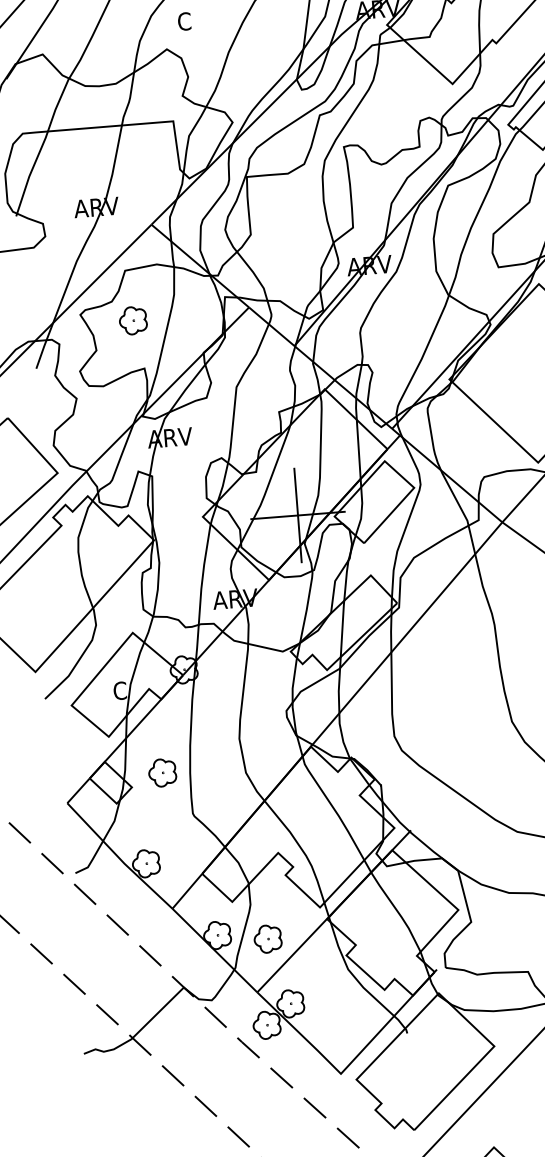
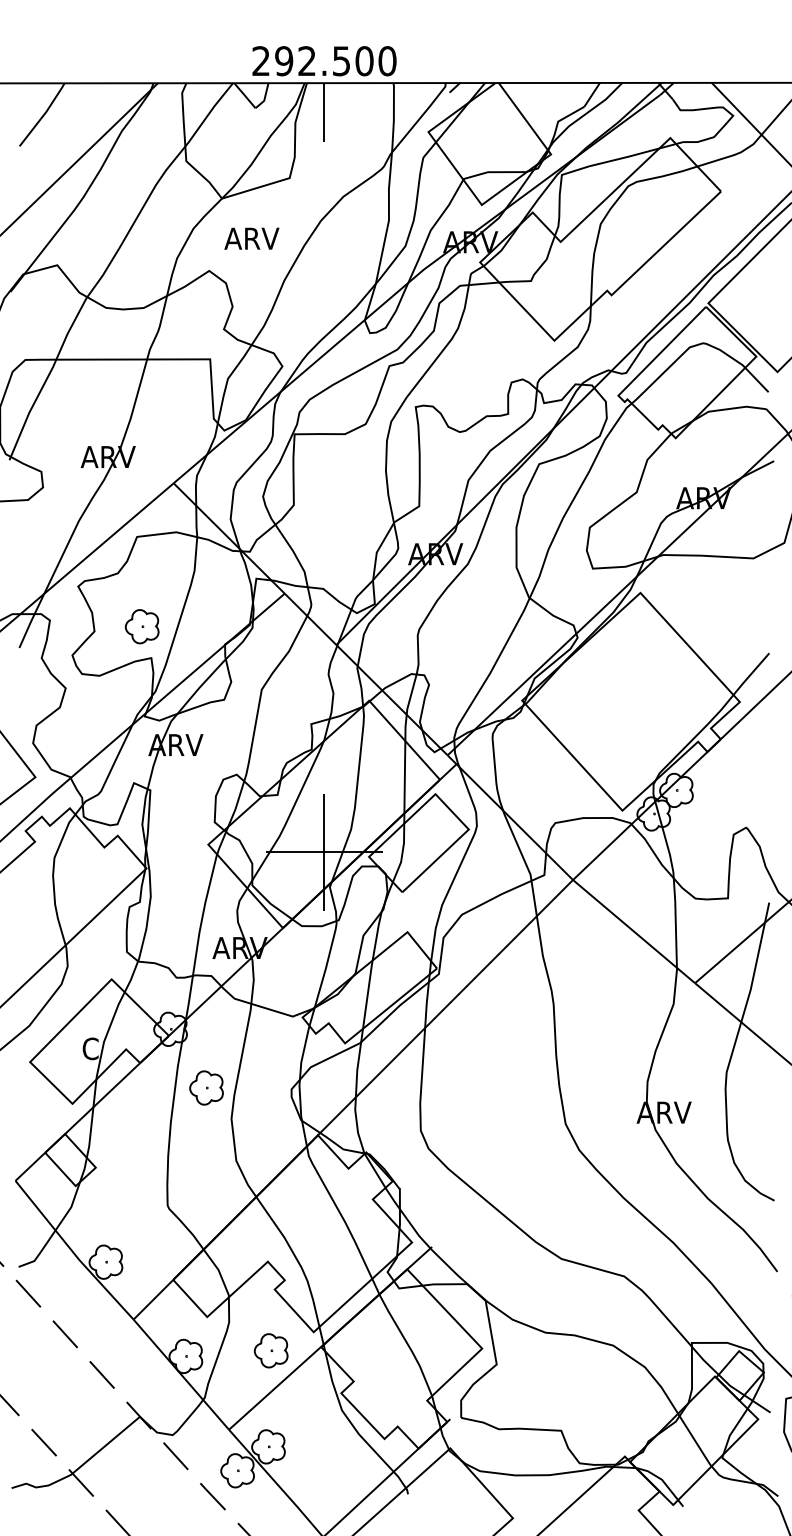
text: (199, 20) -> (251, 238), C -> ARV
part: (132, 320) -> (141, 626), moved
part: (162, 772) -> (206, 1087), moved
part: (267, 938) -> (270, 1350), moved

